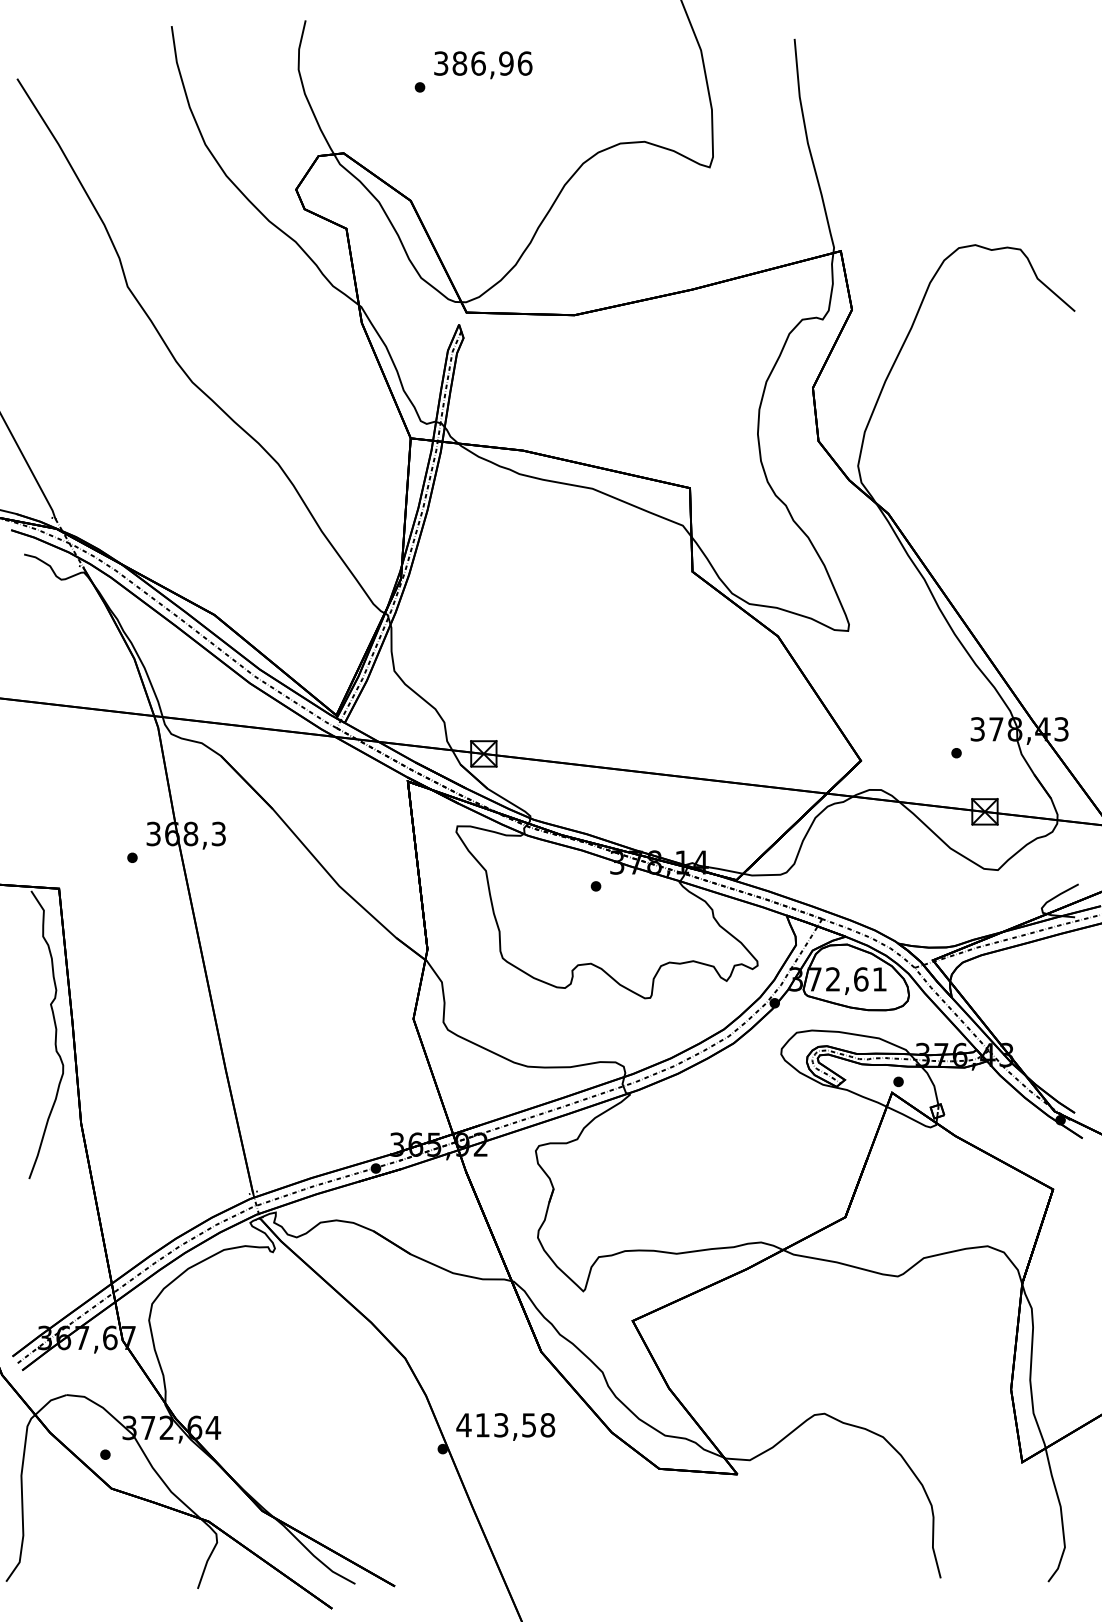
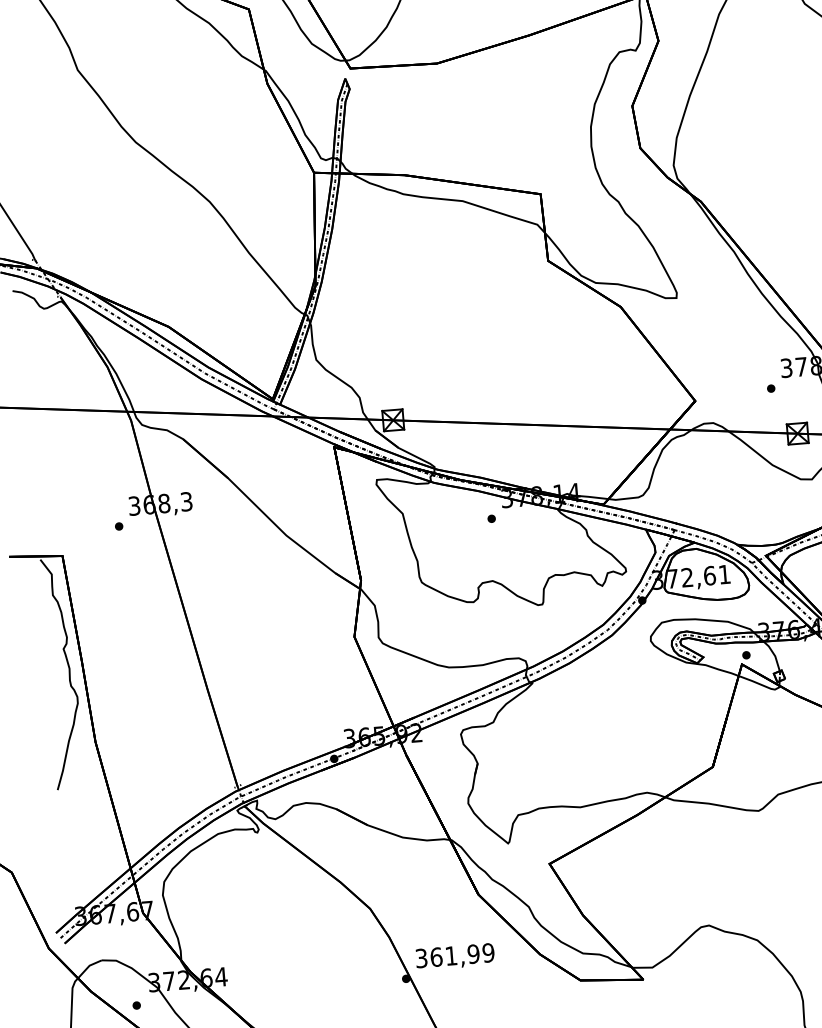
text: (505, 1425) -> (454, 955), 413,58 -> 361,99

